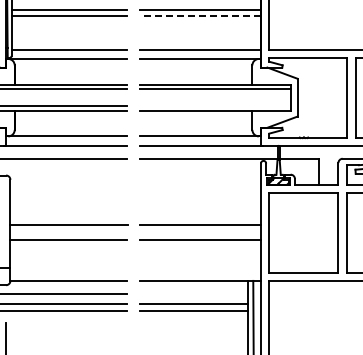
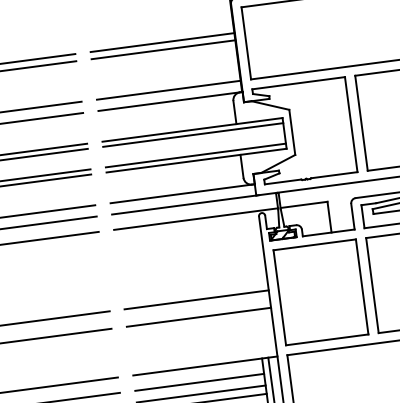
line: (199, 15) -> (162, 49), dashed -> solid
line: (215, 106) -> (195, 155), added
line: (193, 293) -> (199, 382), added

